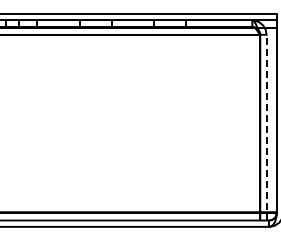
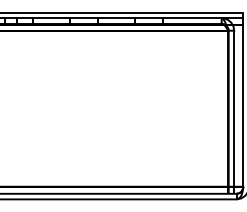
line: (266, 127) -> (234, 112), dashed -> solid

